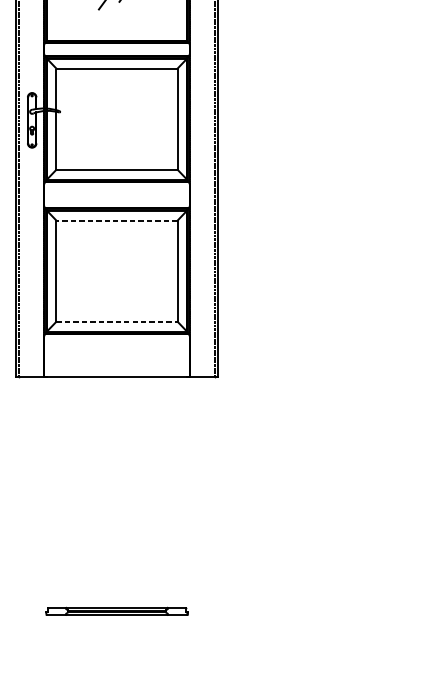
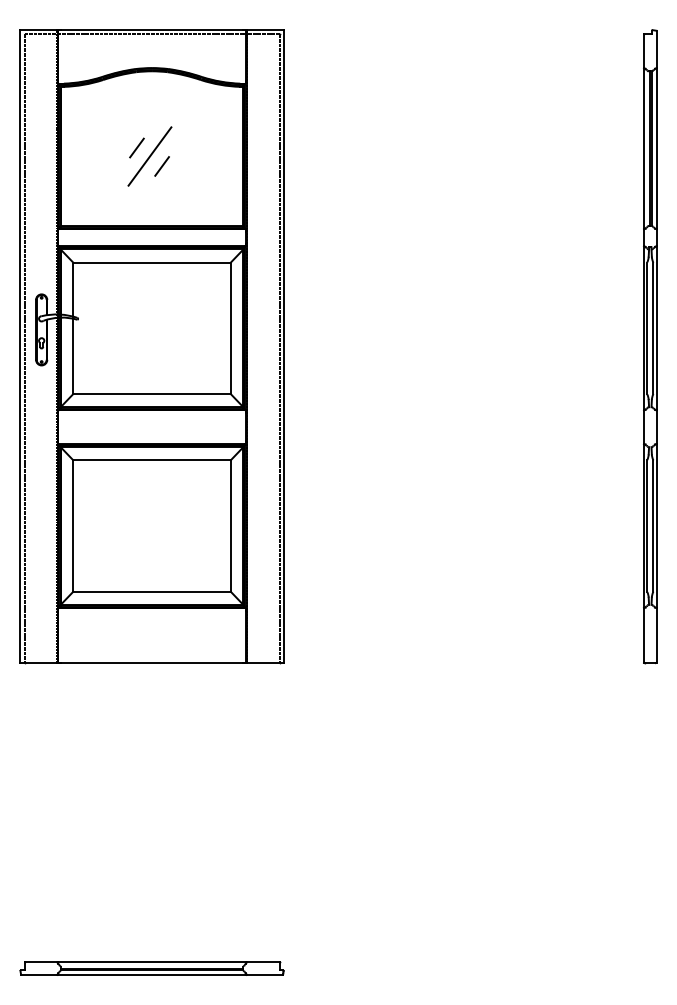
line: (117, 220) -> (152, 460), dashed -> solid
line: (117, 321) -> (152, 591), dashed -> solid
part: (116, 611) -> (151, 968), size x1.43

